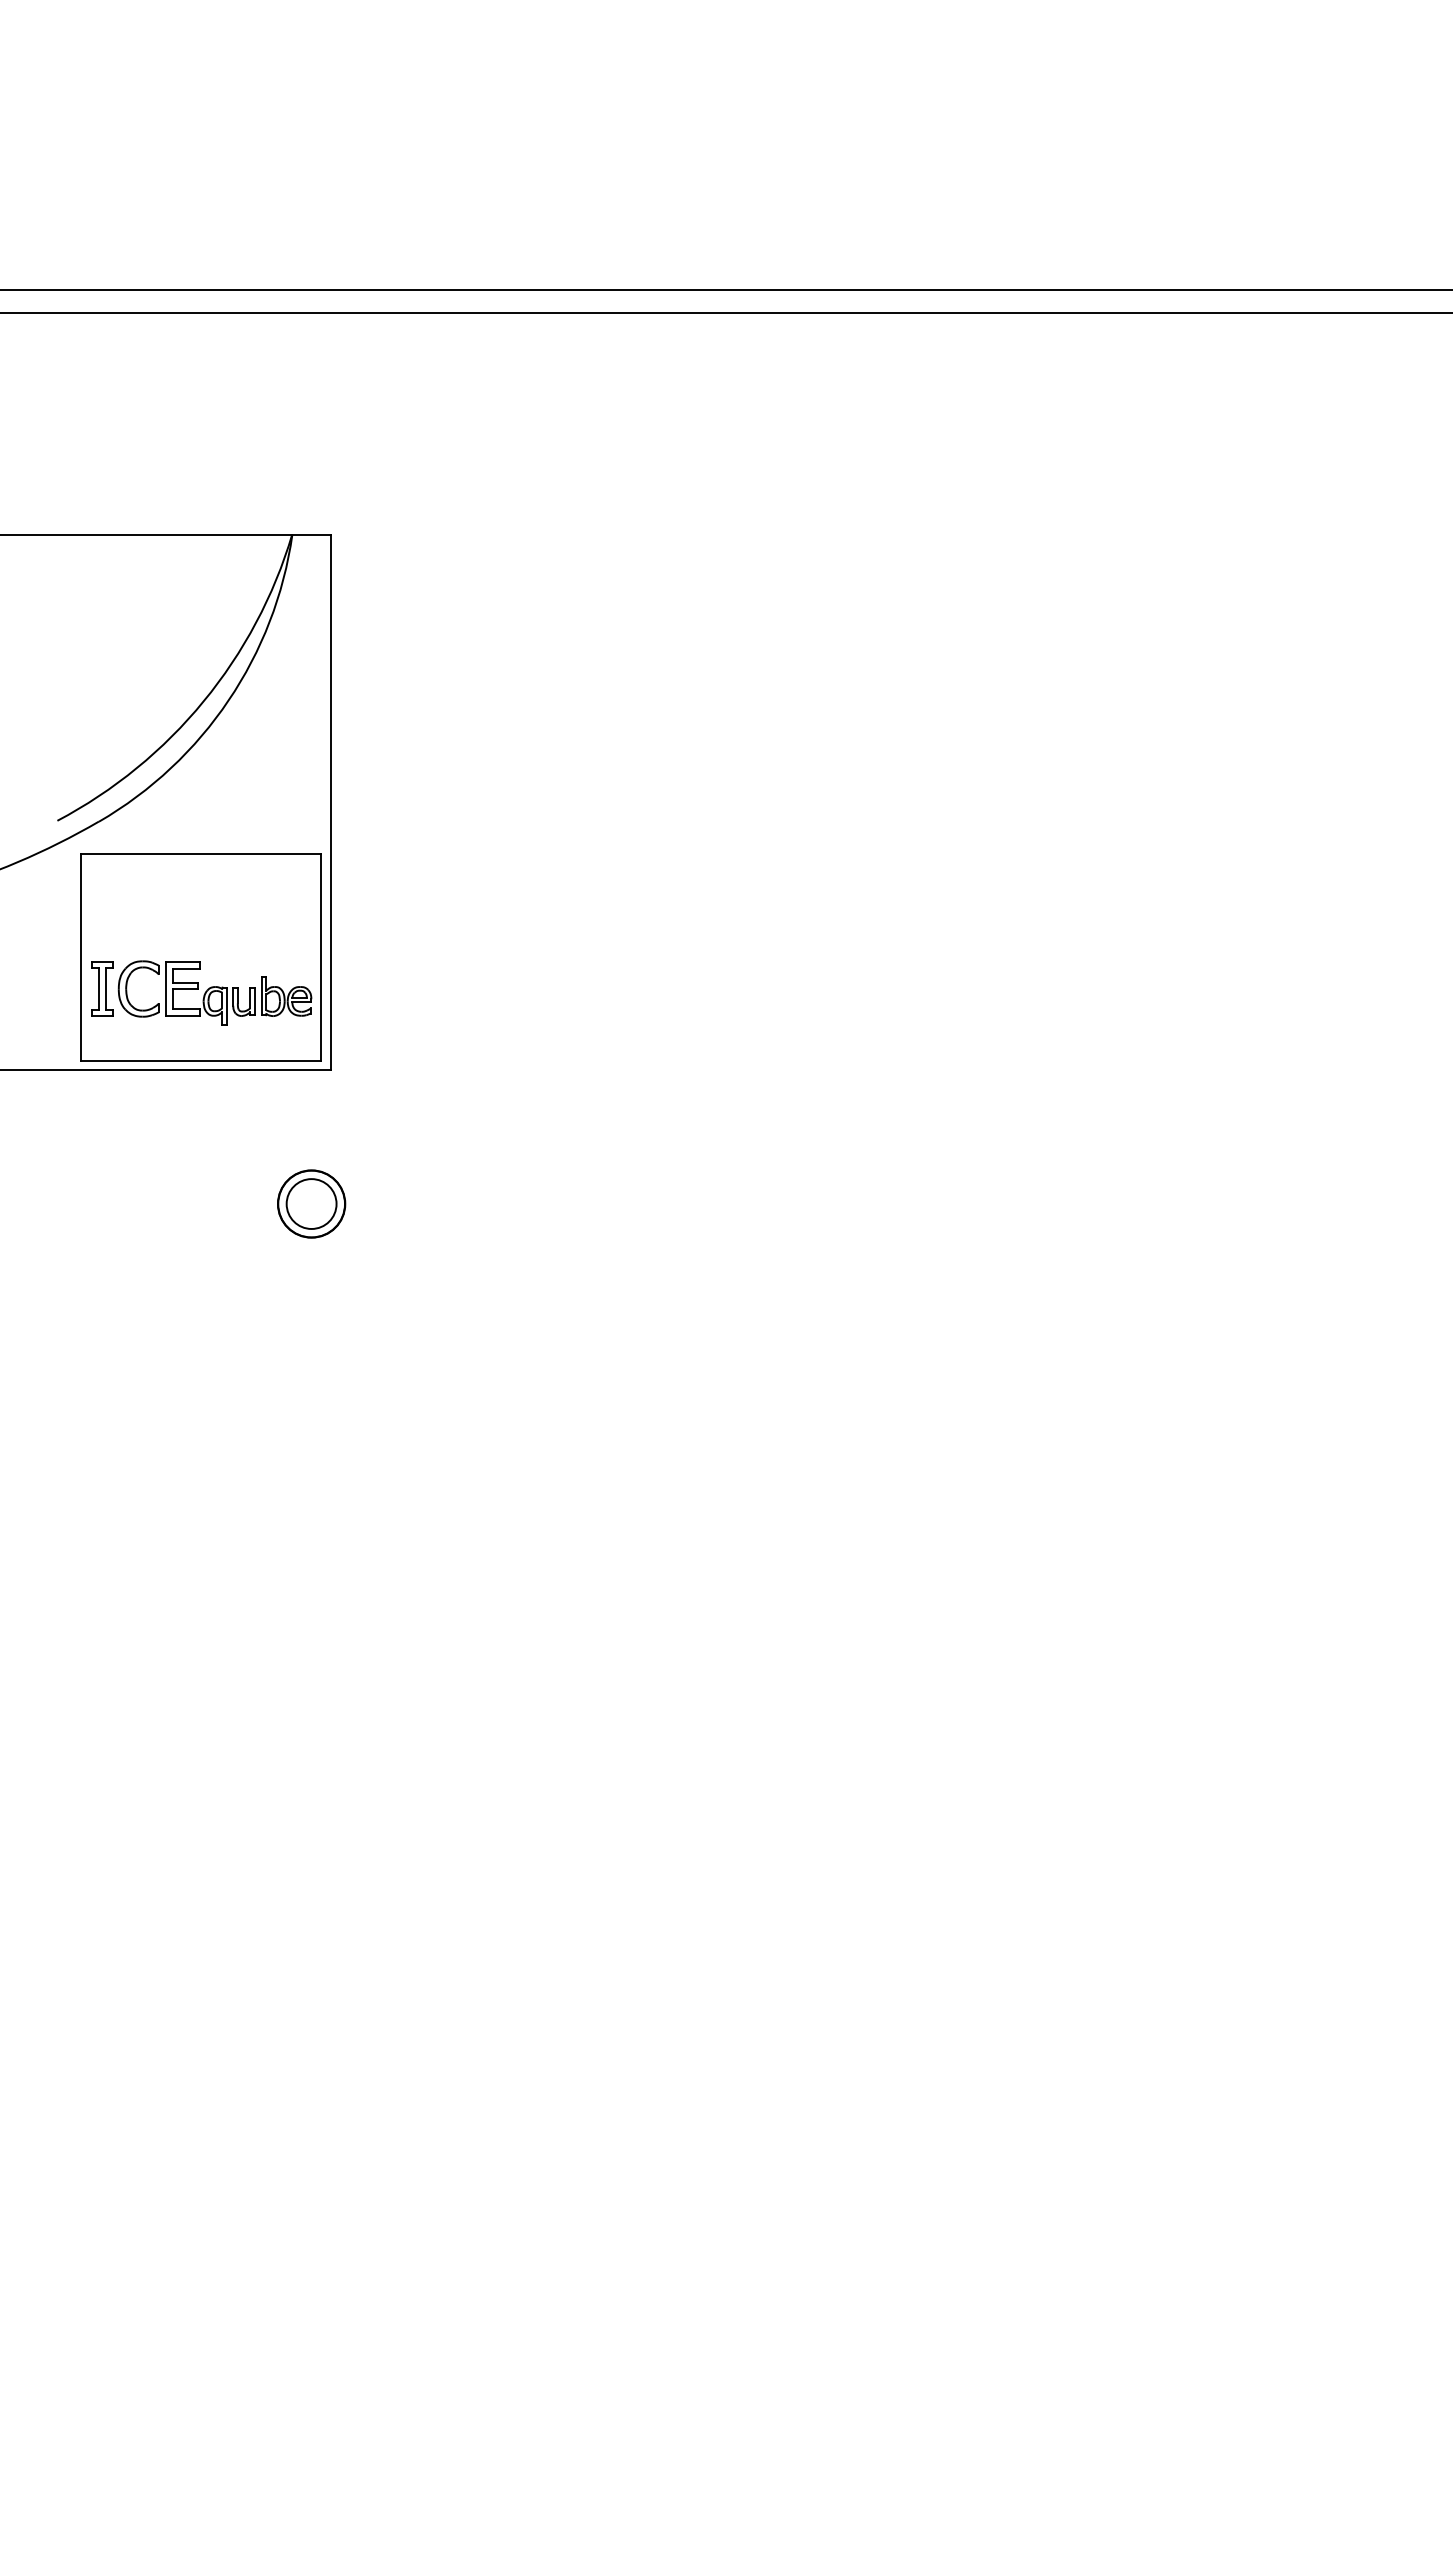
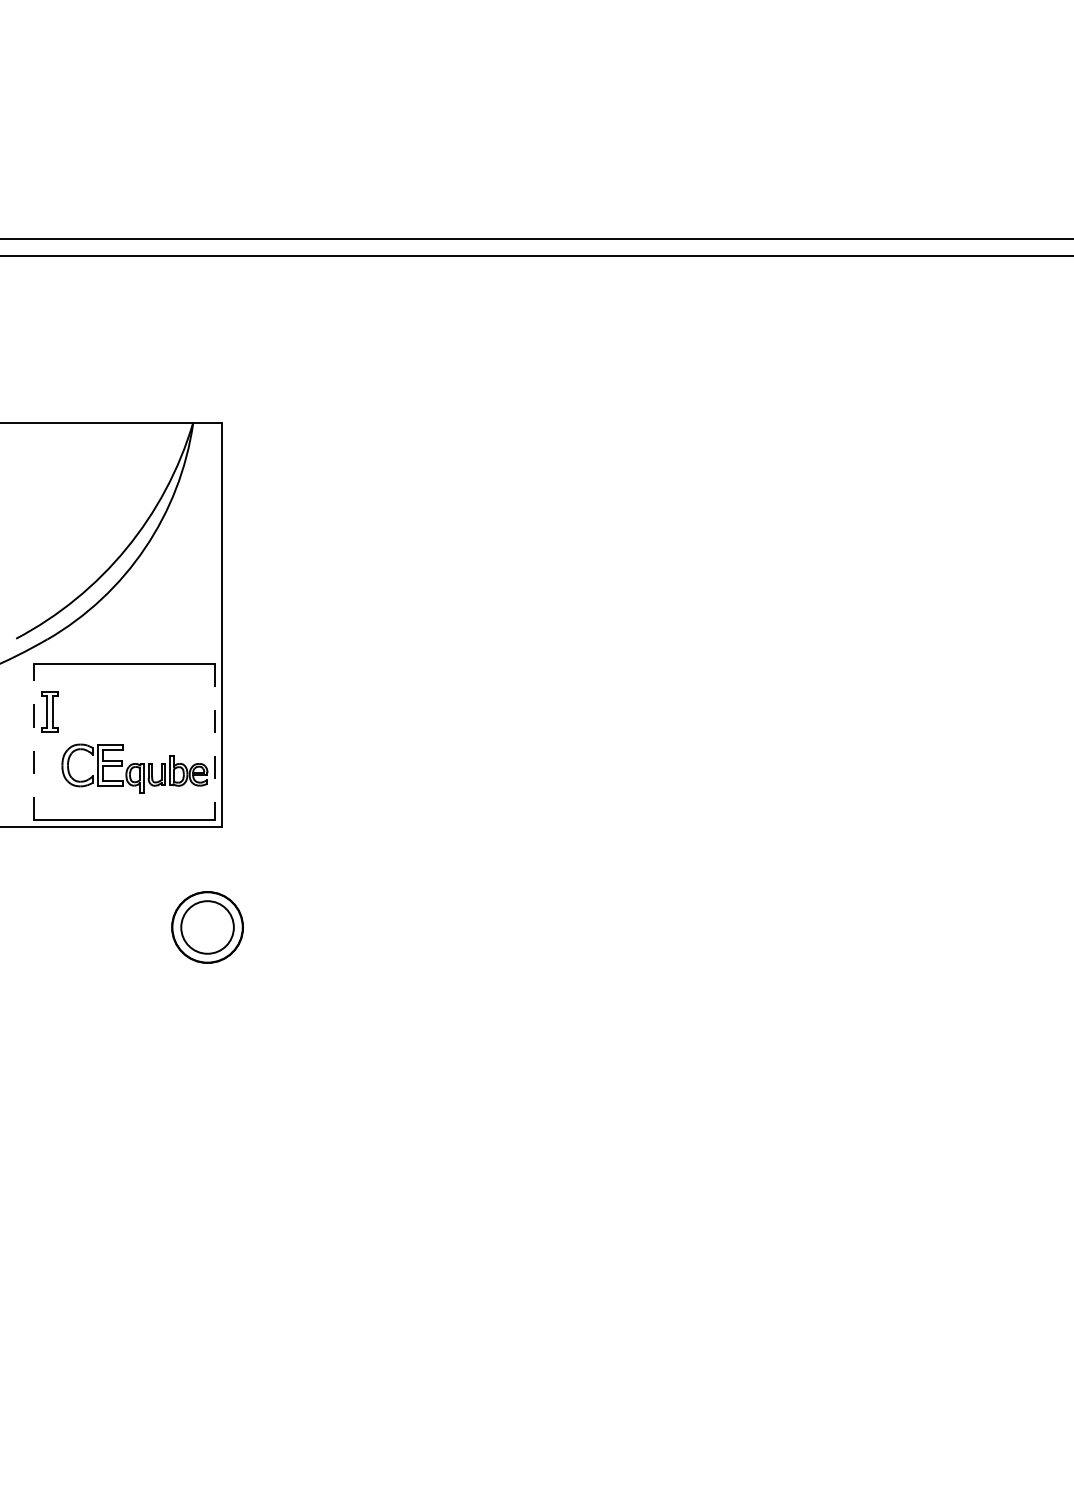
line: (81, 957) -> (34, 741), solid -> dashed
line: (321, 958) -> (215, 742), solid -> dashed
part: (102, 988) -> (50, 711), moved
part: (311, 1203) -> (207, 927), size x1.4

